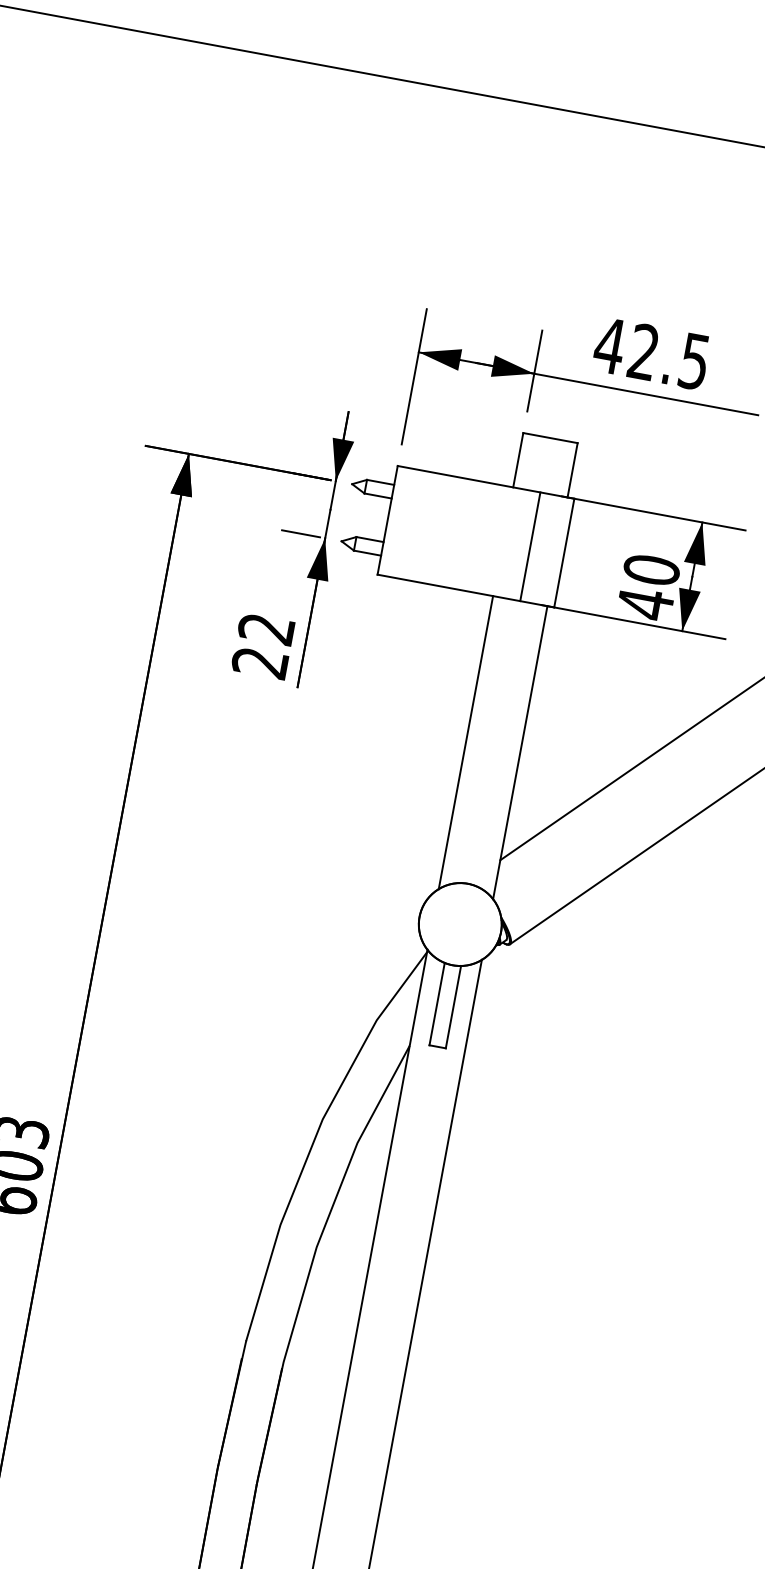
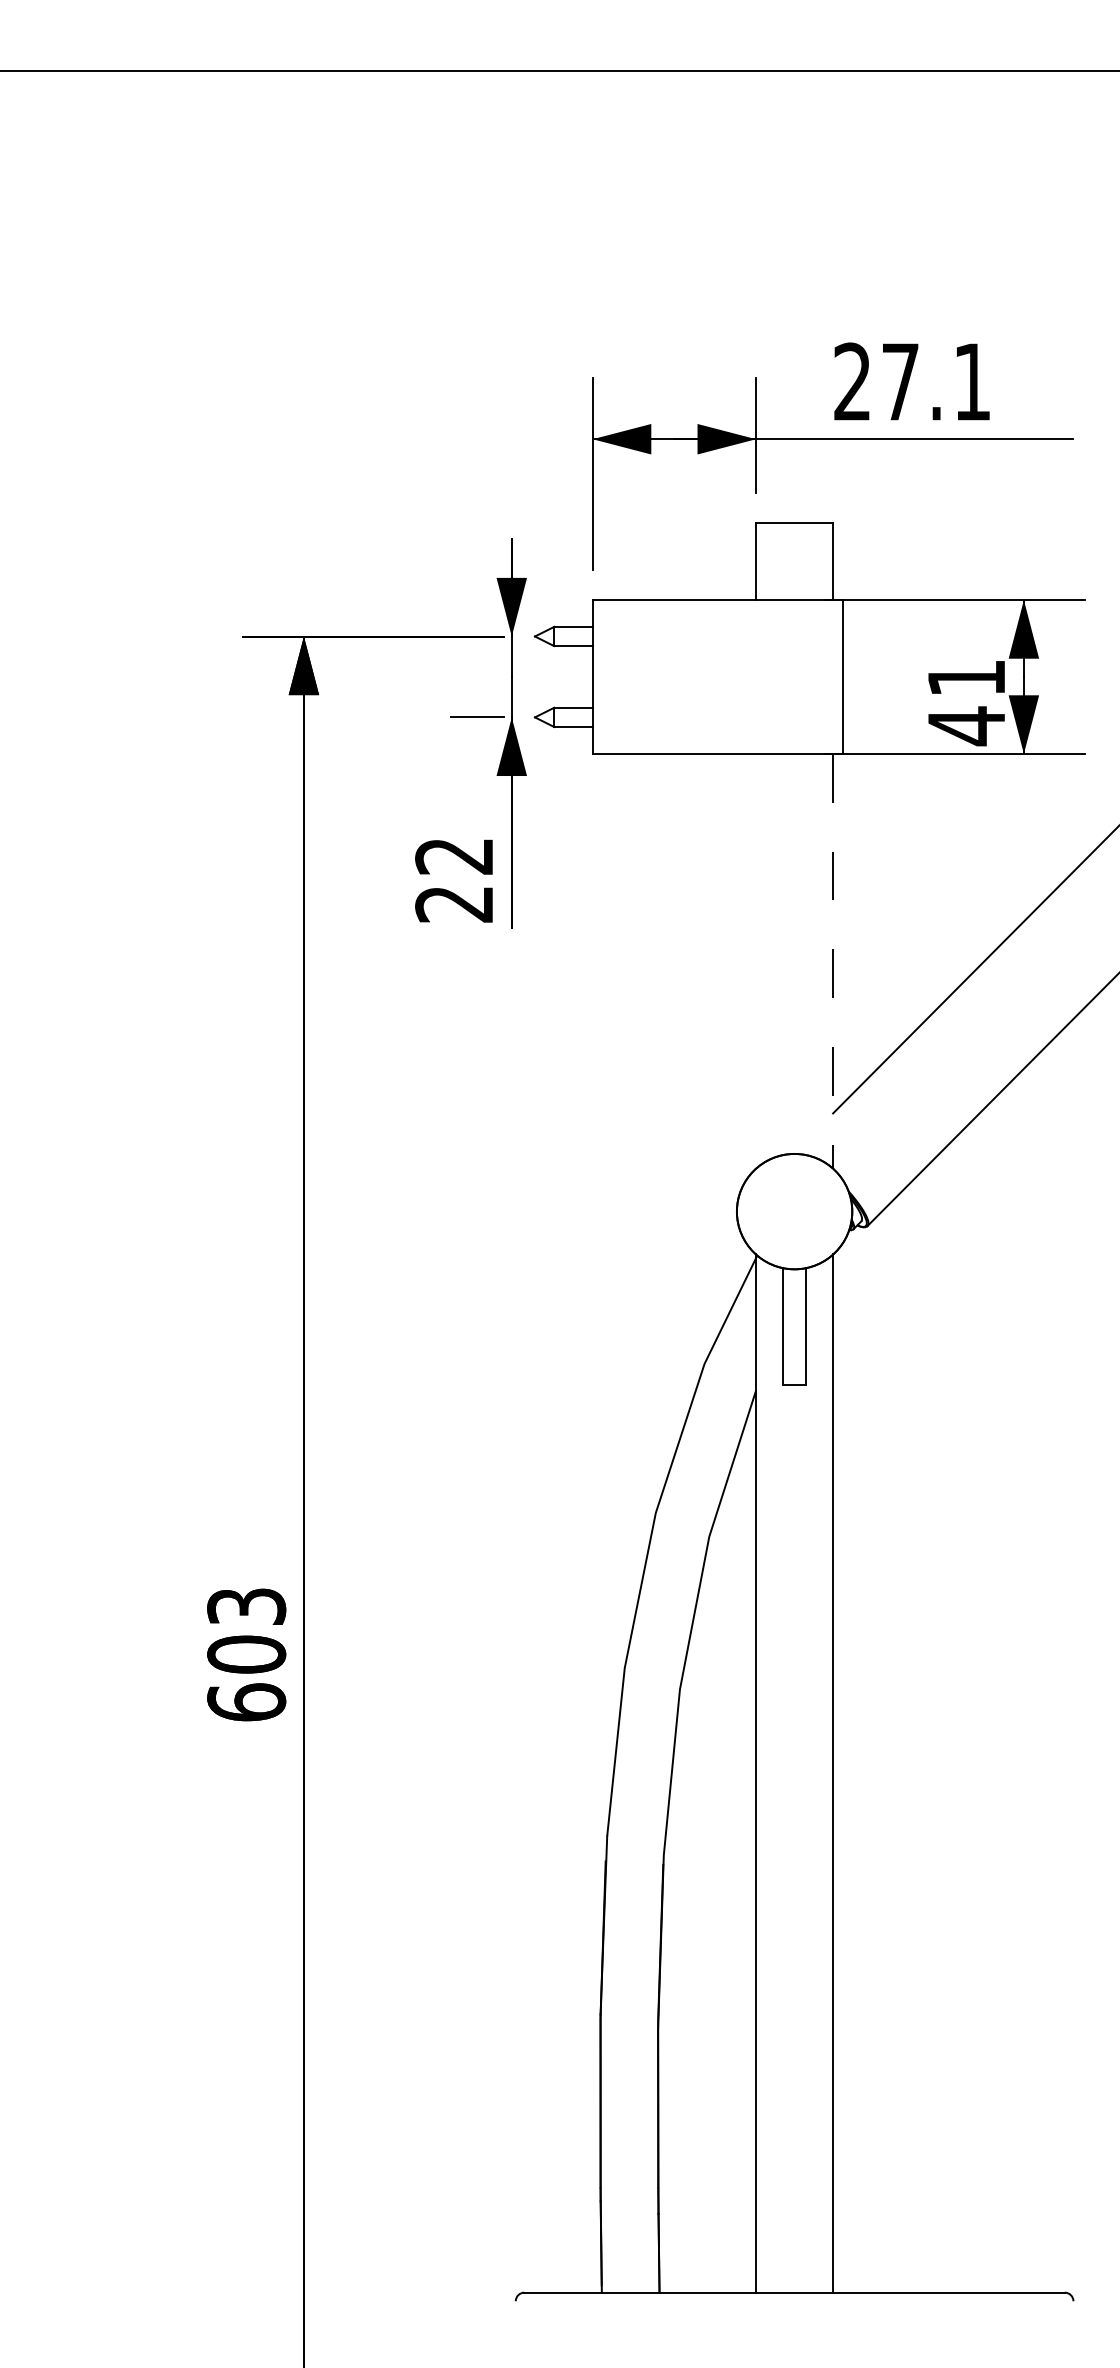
text: (650, 353) -> (910, 381), 42.5 -> 27.1
line: (530, 546) -> (794, 676), removed
text: (651, 570) -> (966, 678), 40 -> 41
line: (466, 742) -> (756, 960), removed
line: (520, 752) -> (833, 961), solid -> dashed

